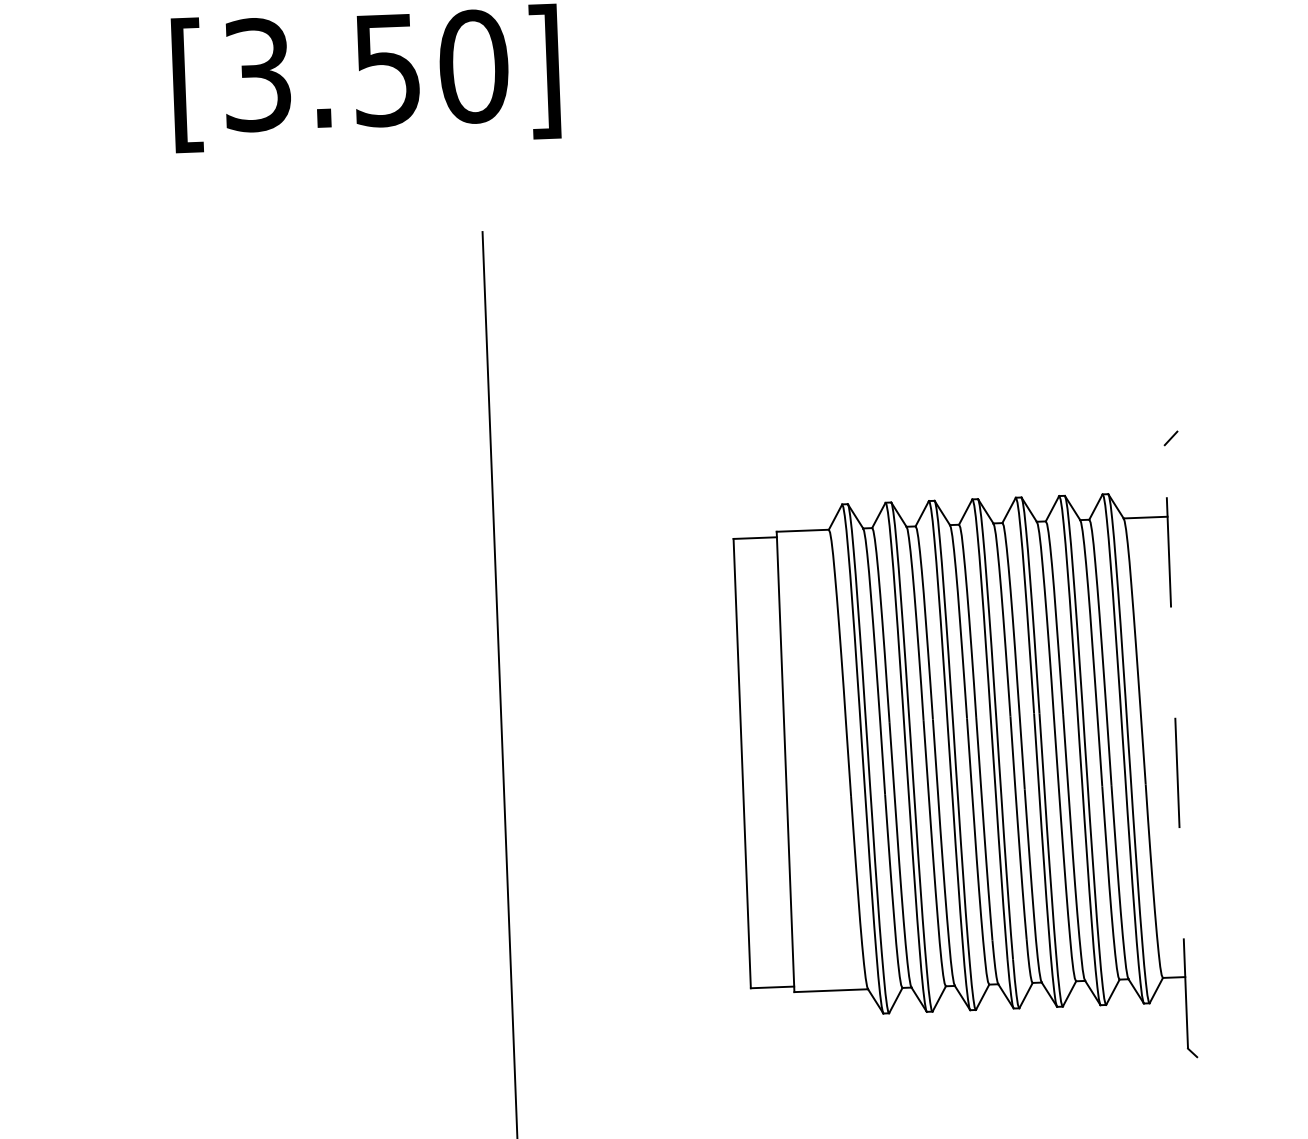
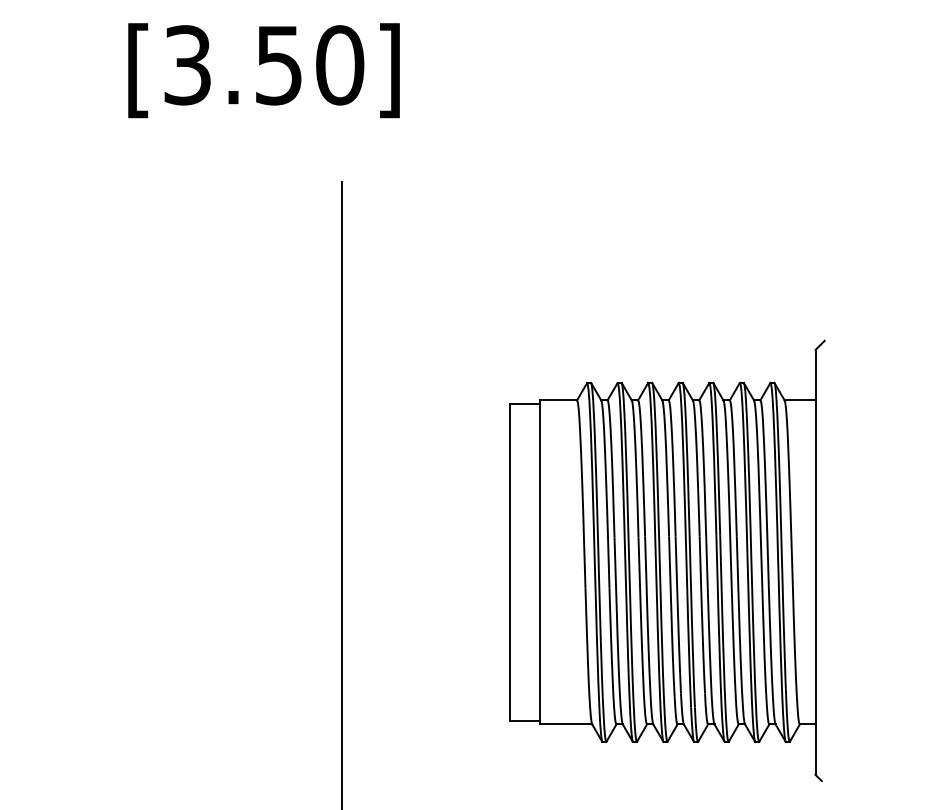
line: (1176, 745) -> (815, 561), dashed -> solid

